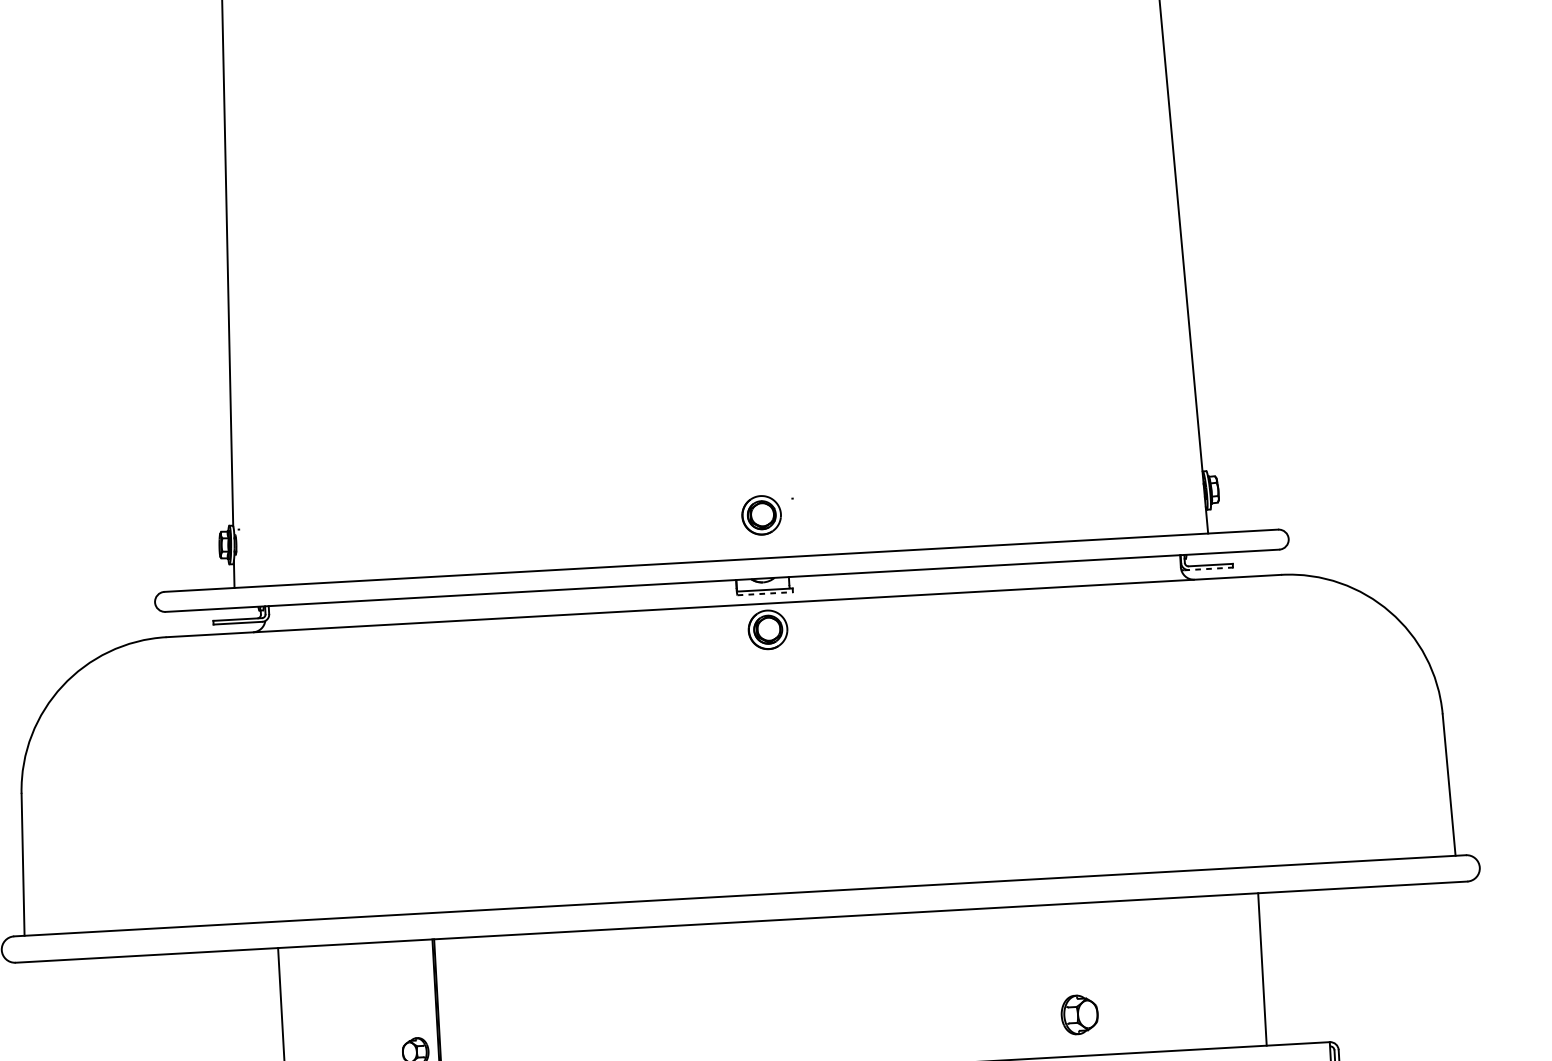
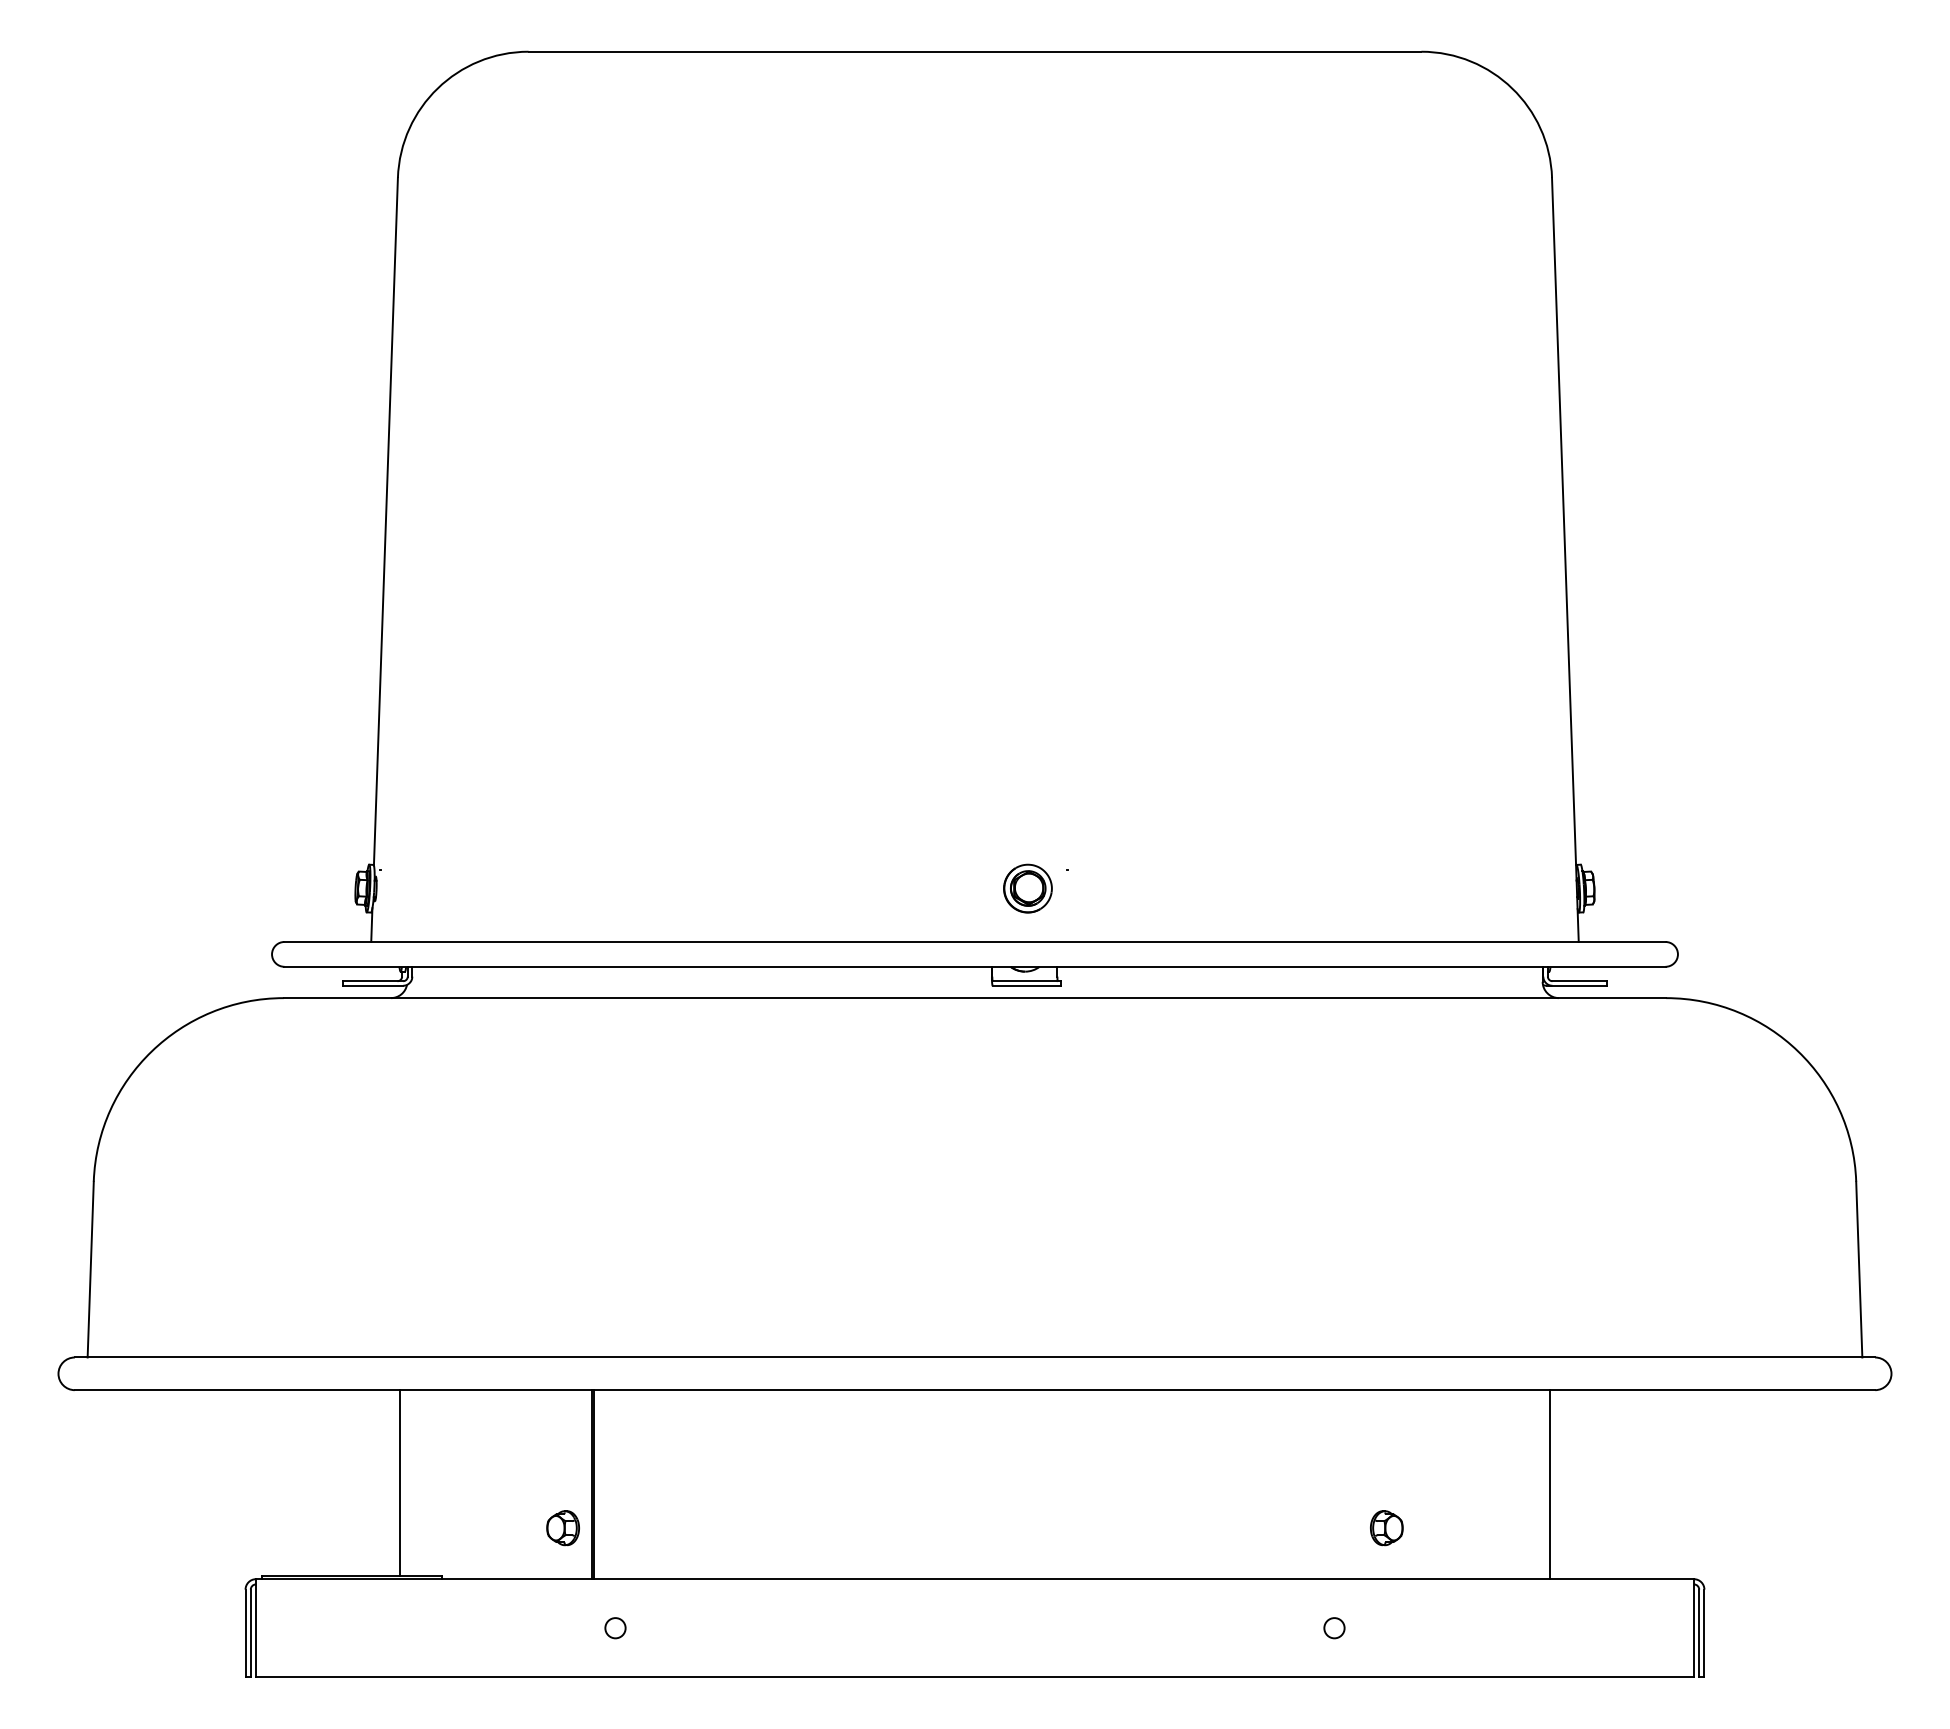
line: (1209, 568) -> (1577, 985), dashed -> solid
line: (765, 593) -> (1027, 985), dashed -> solid
part: (767, 629) -> (1027, 1030), removed
line: (1262, 969) -> (1549, 1484), moved
part: (1079, 1015) -> (1386, 1528), size x0.71

